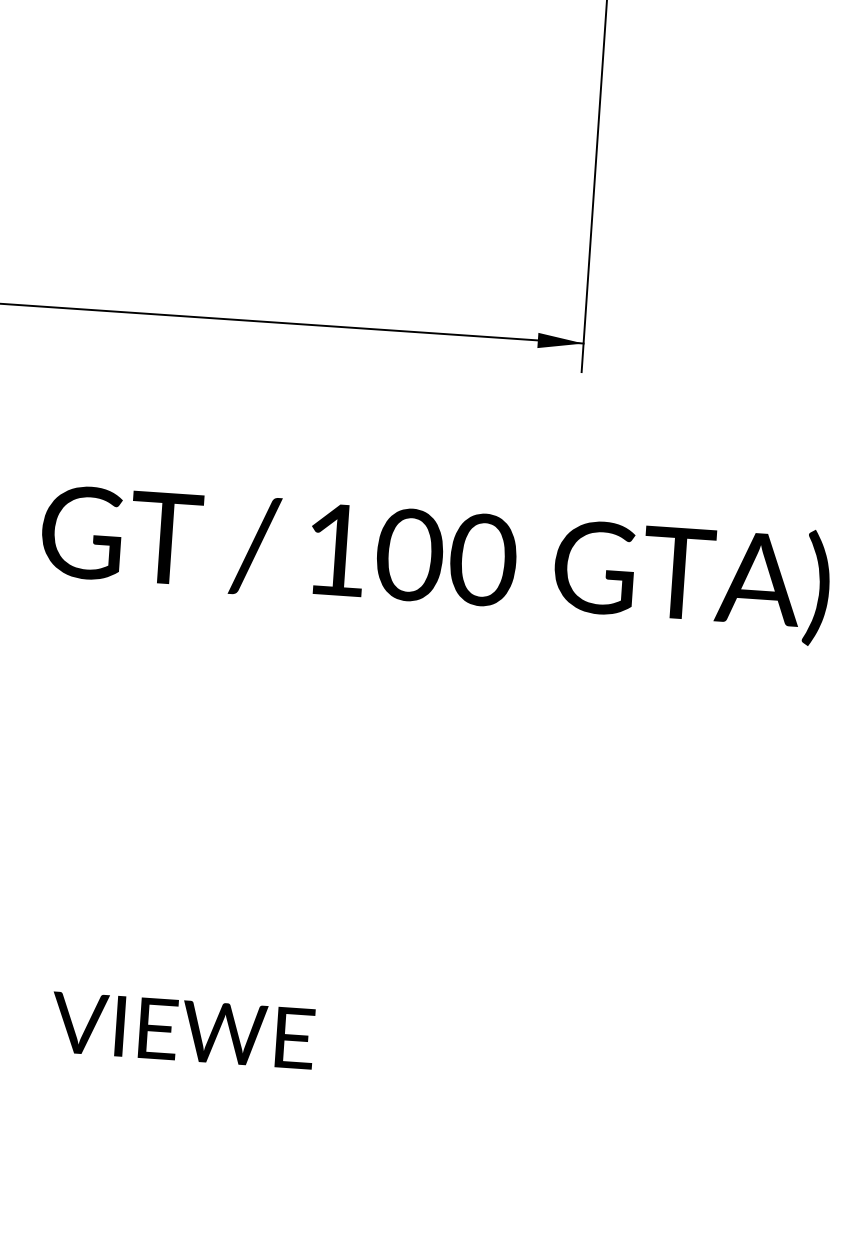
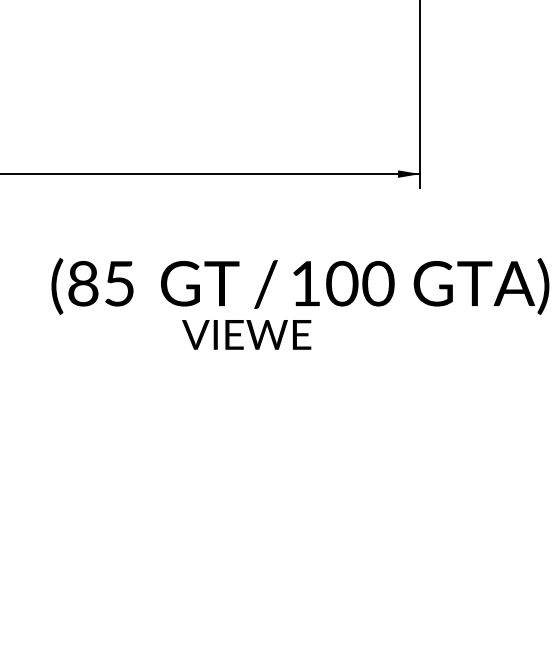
text: (182, 1029) -> (246, 334), moved

